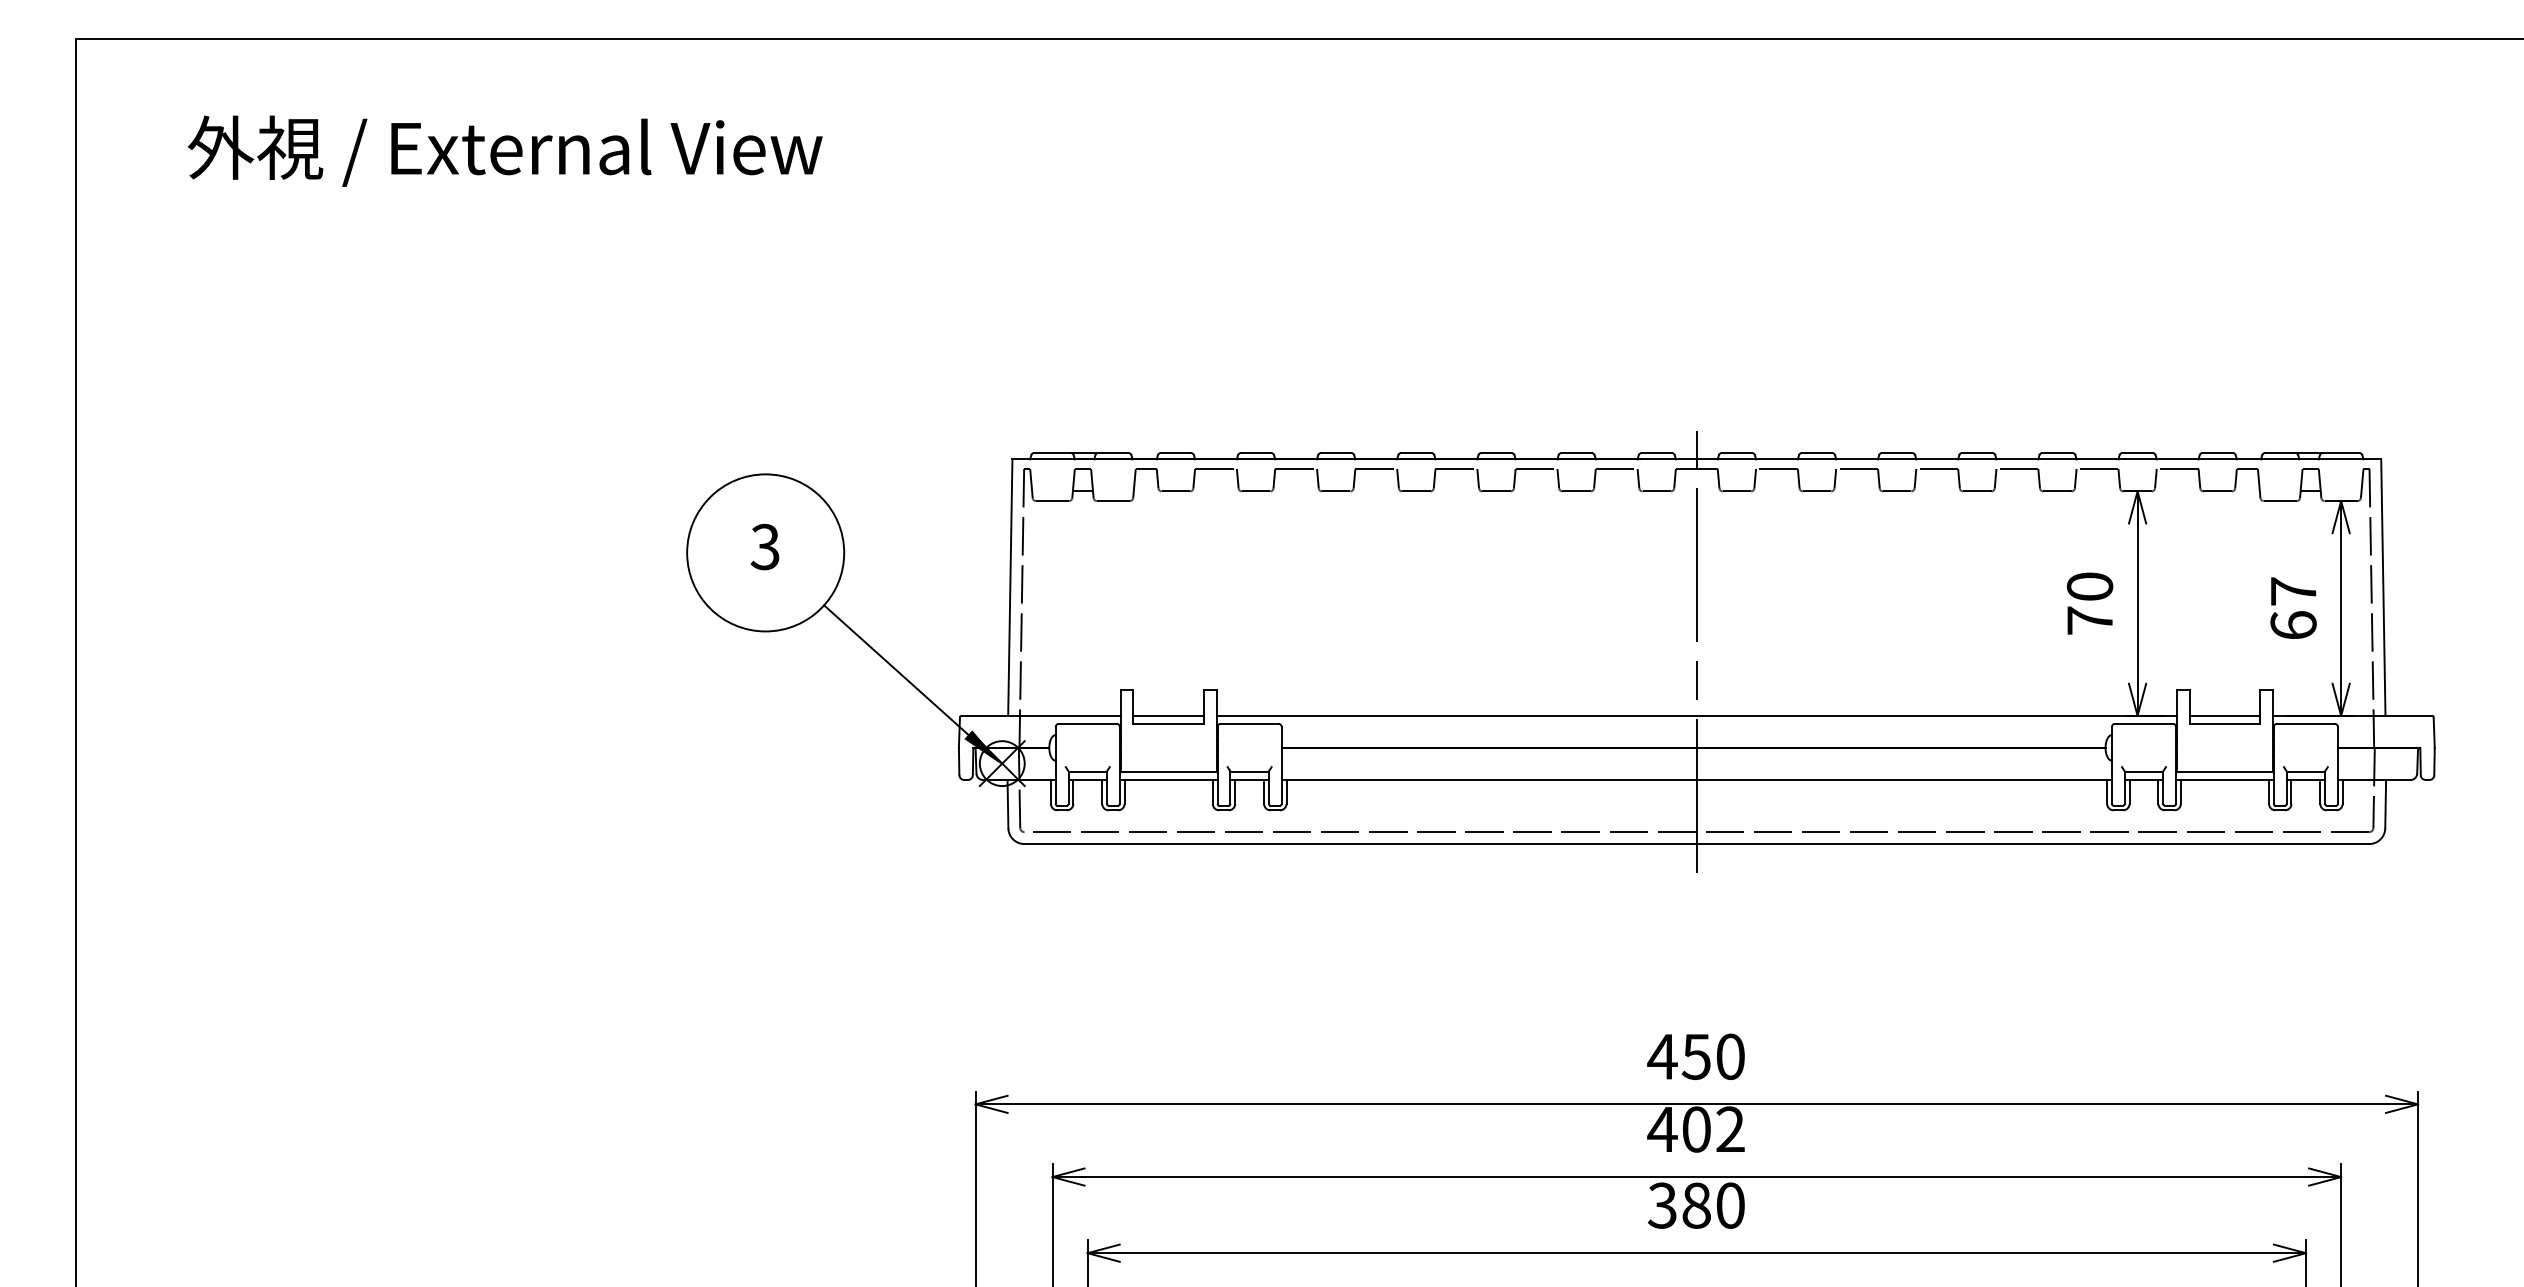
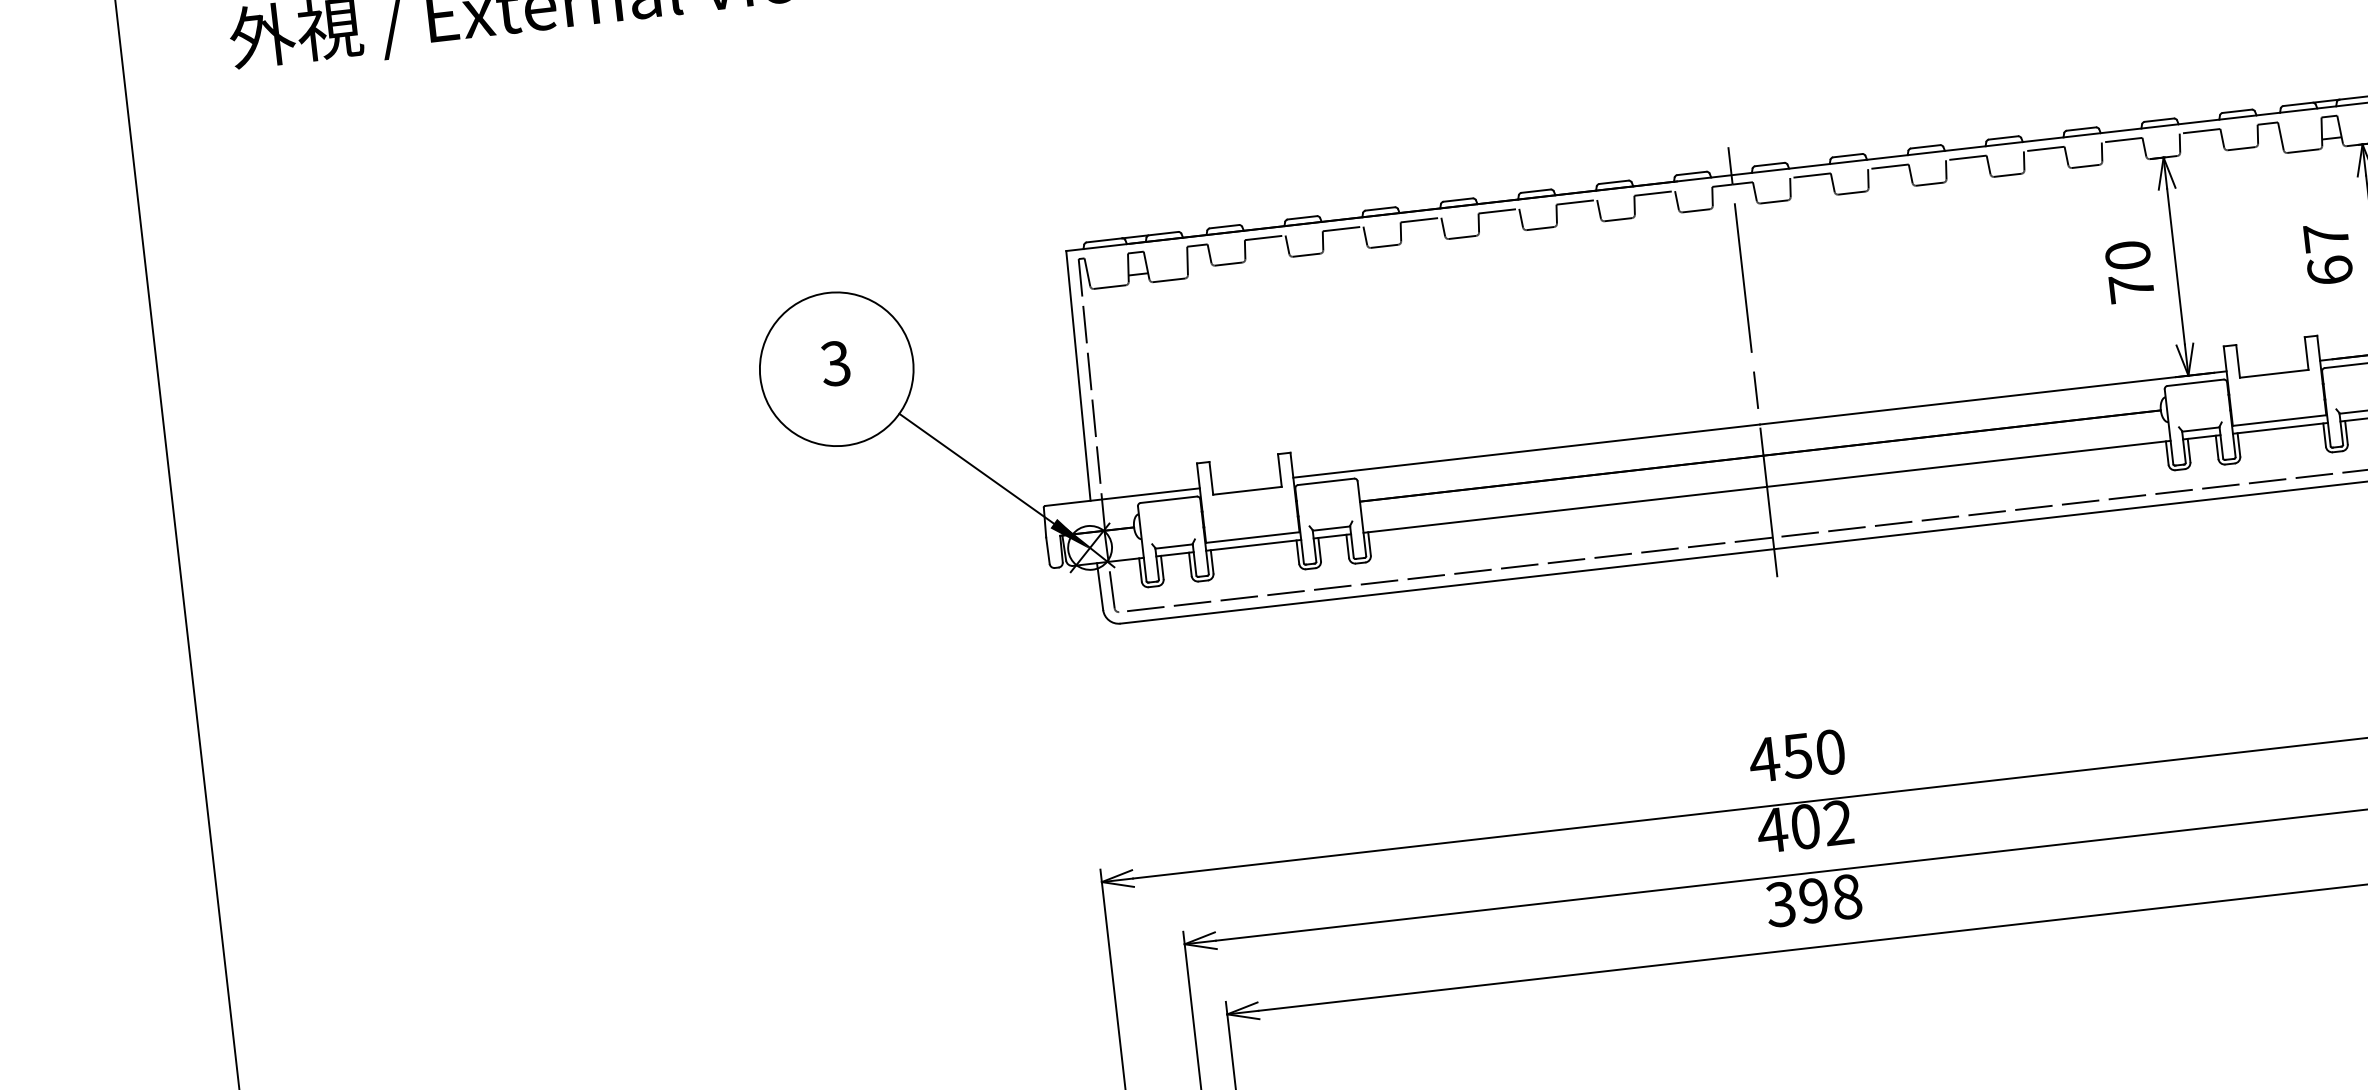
line: (1168, 715) -> (1246, 482), removed
line: (2224, 715) -> (2272, 365), removed
text: (1713, 1205) -> (1830, 898), 380 -> 398

